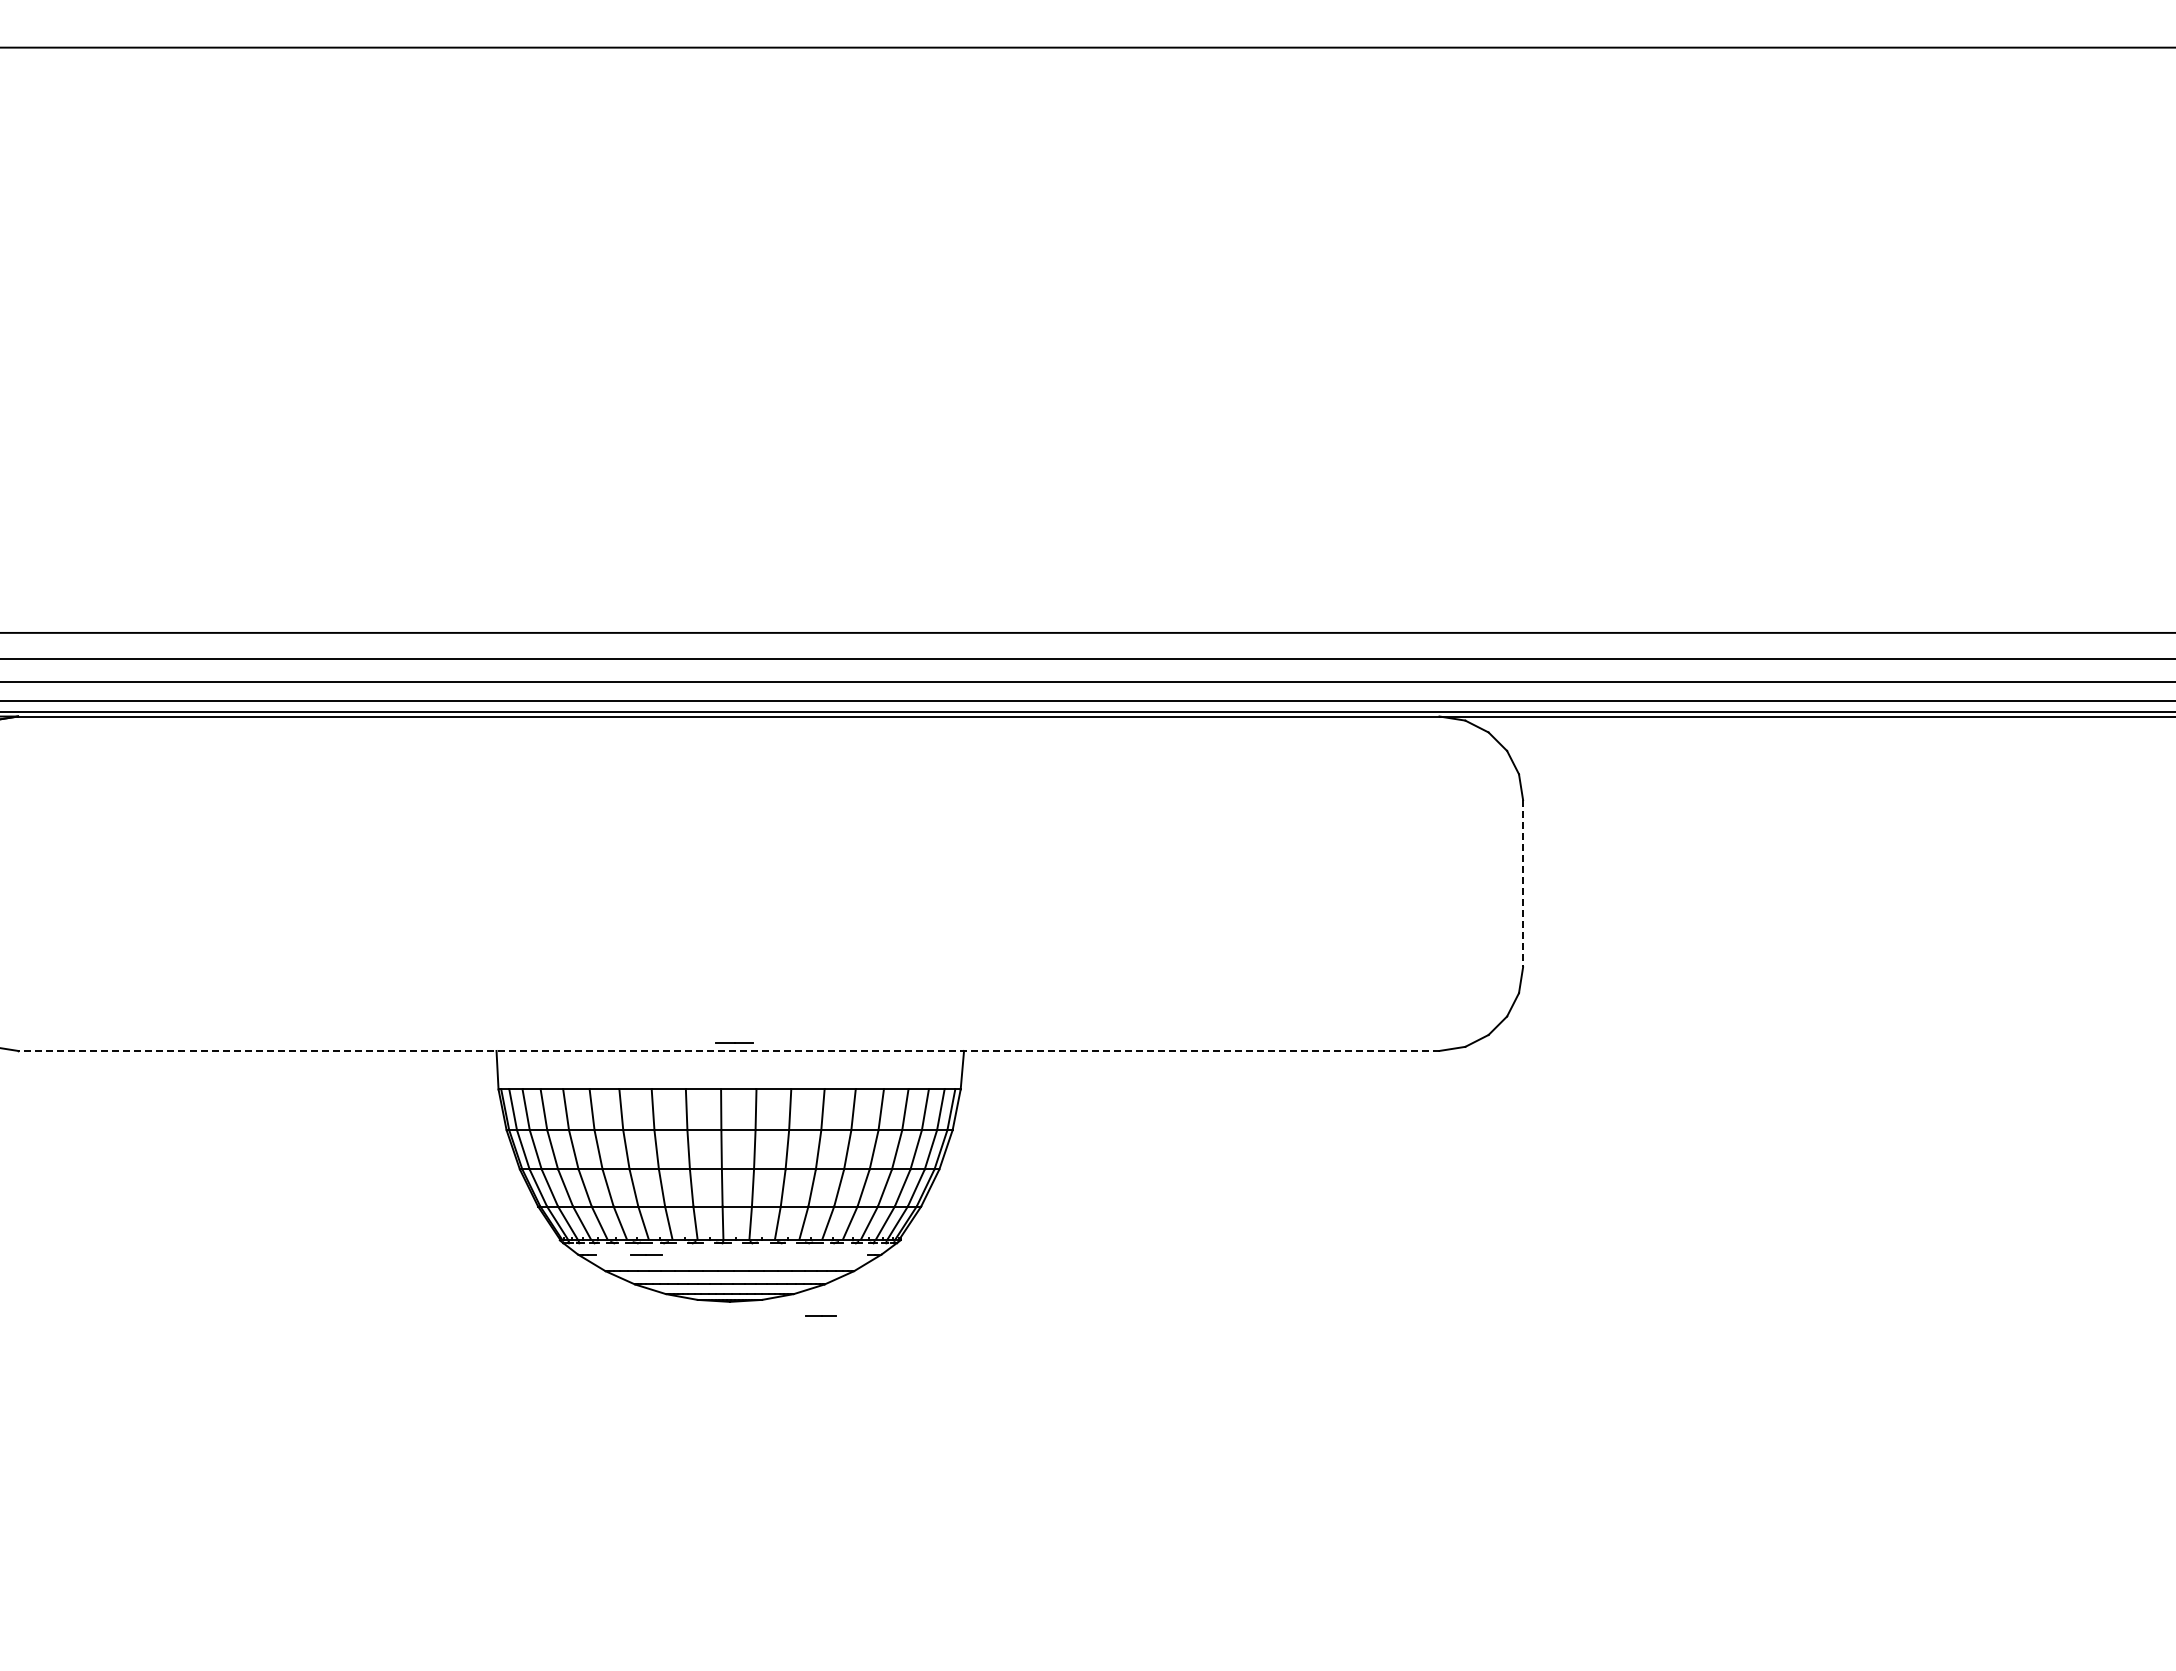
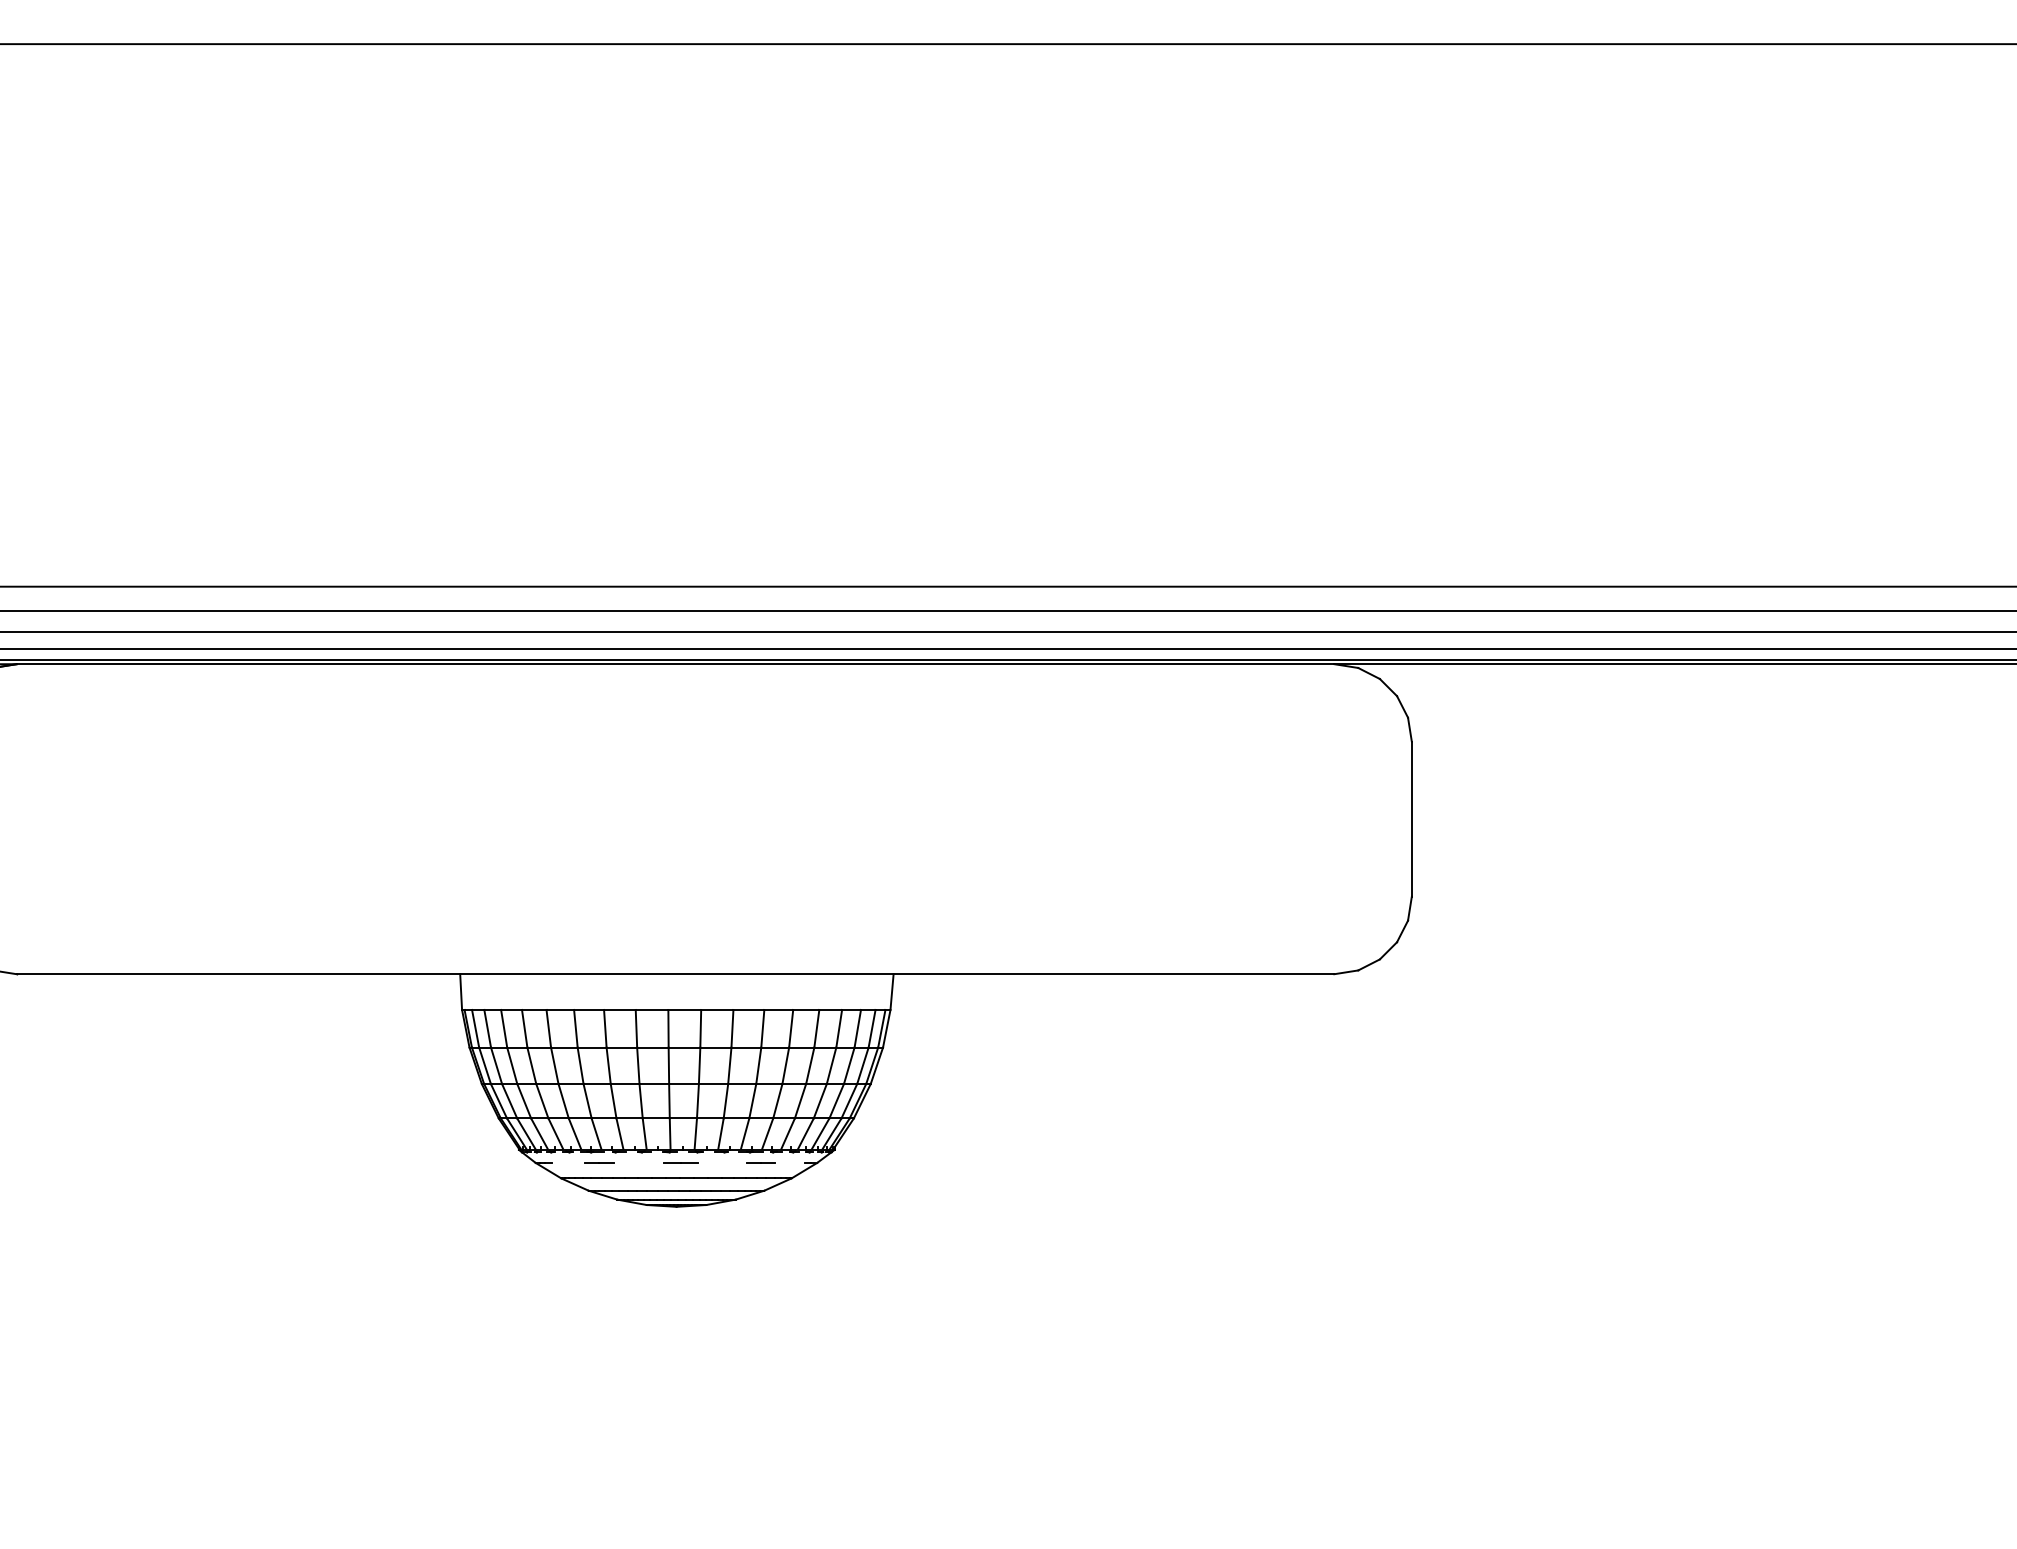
line: (1523, 883) -> (1412, 818), dashed -> solid
line: (734, 1042) -> (680, 1162), moved
line: (728, 1050) -> (675, 973), dashed -> solid
line: (820, 1315) -> (760, 1162), moved

